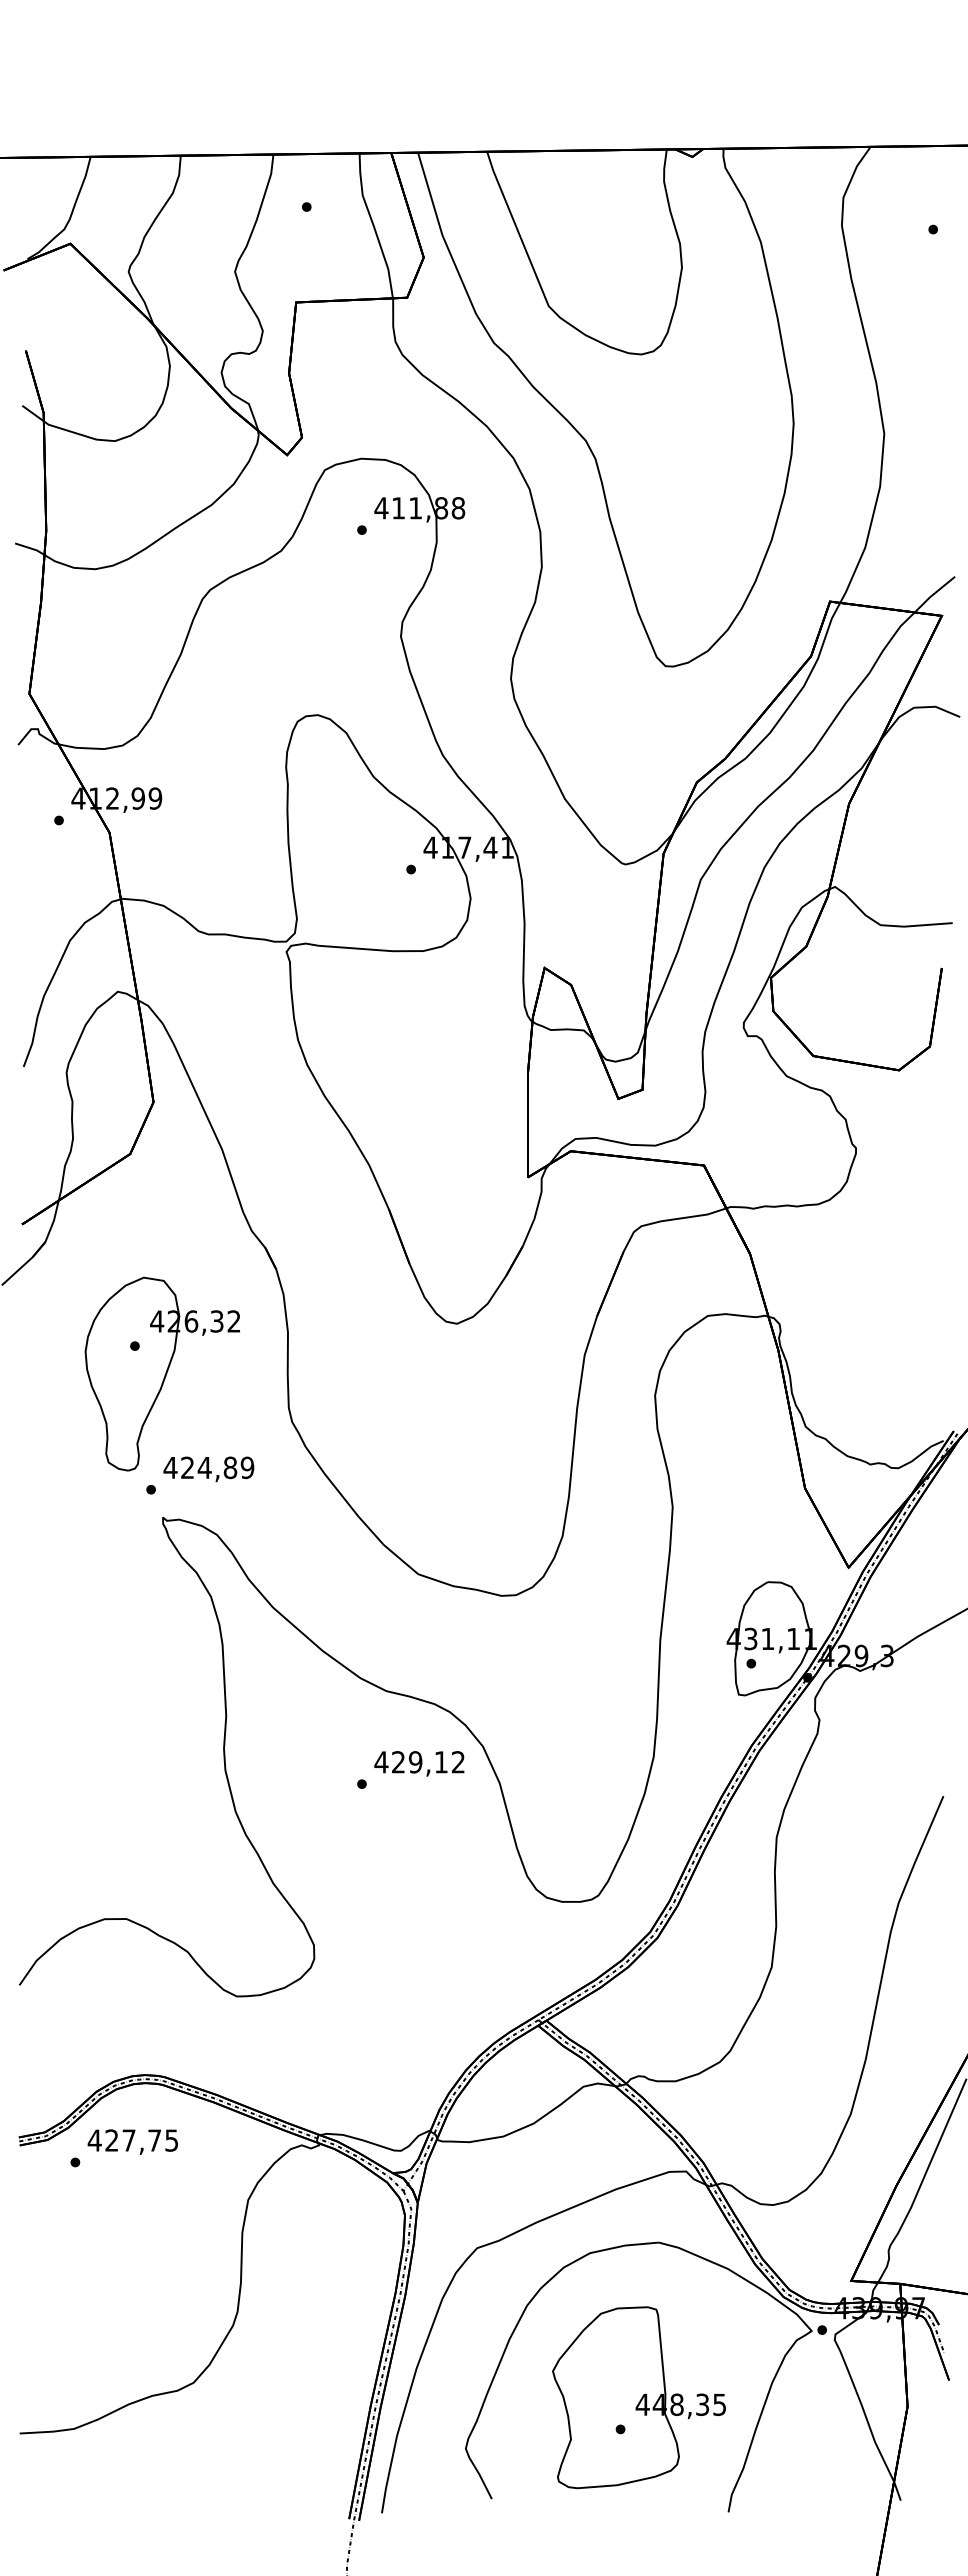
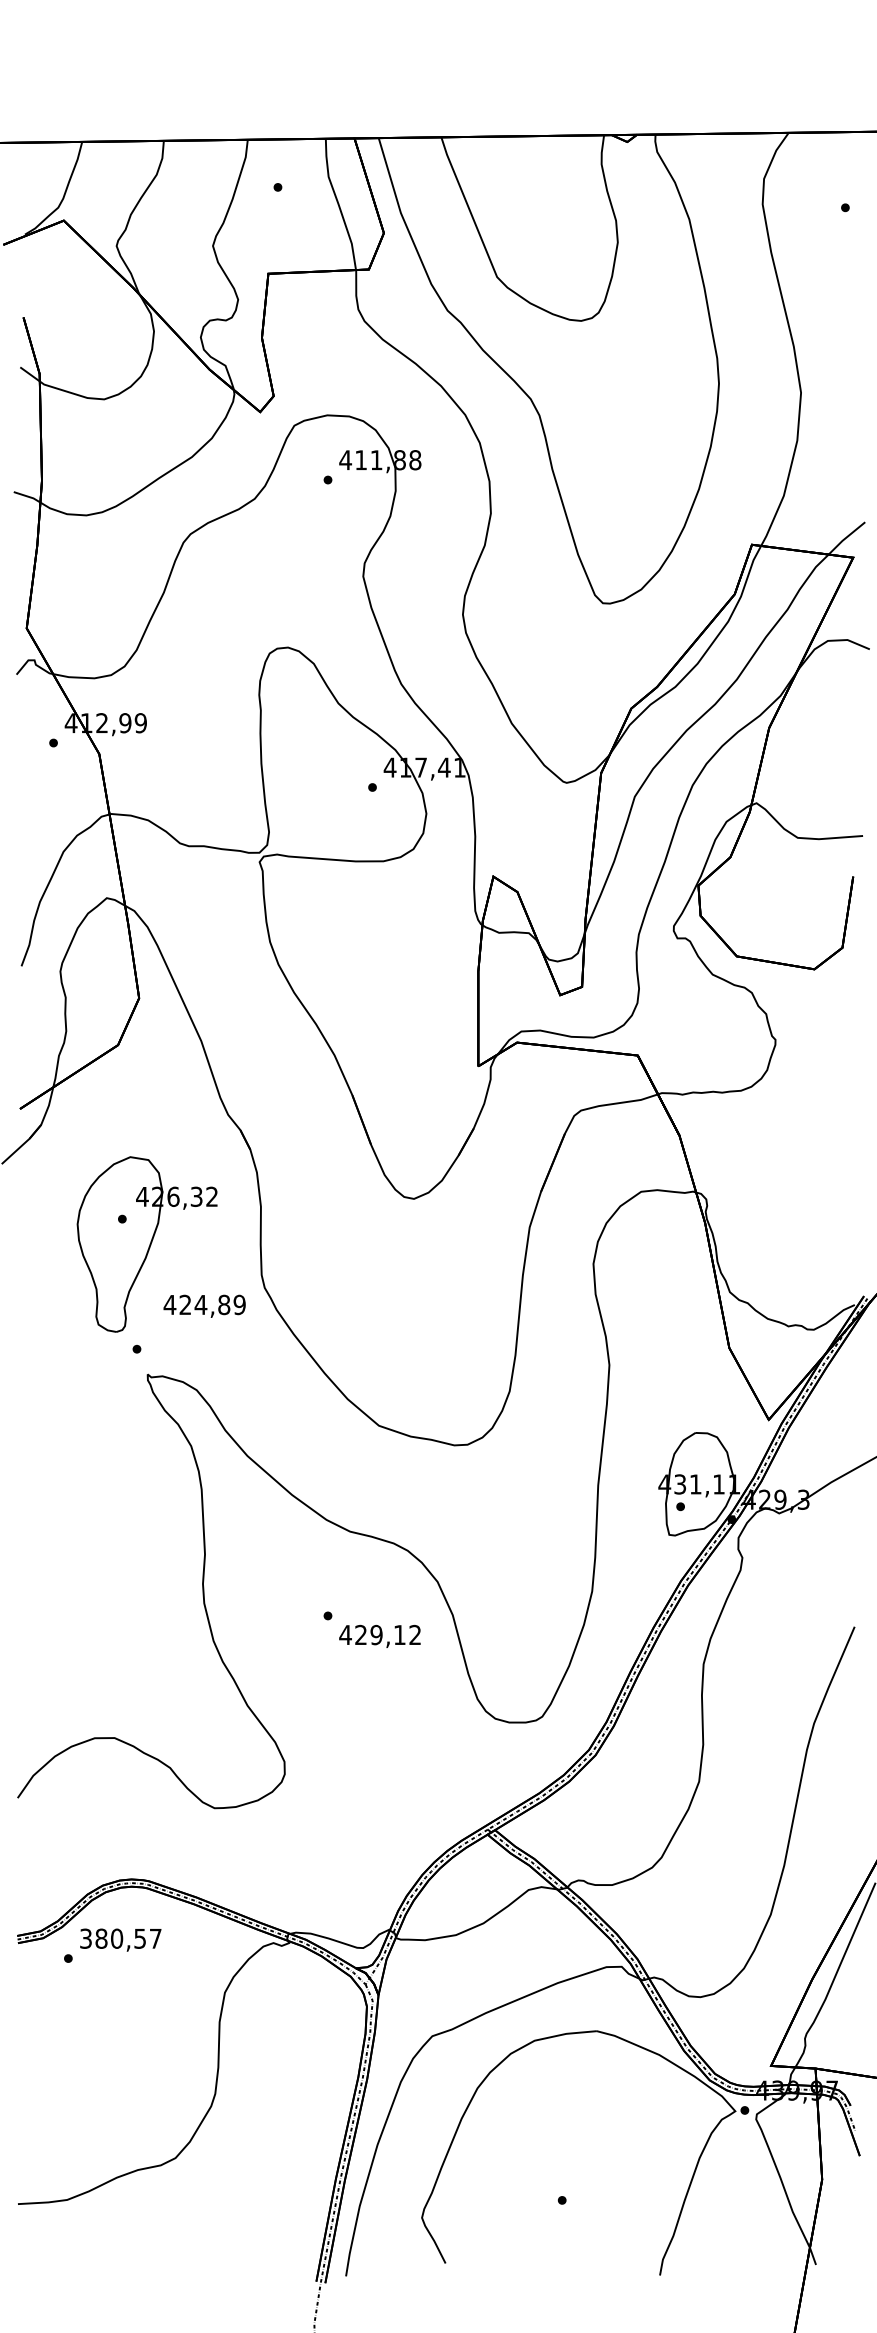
text: (208, 1469) -> (204, 1306), moved
text: (419, 1763) -> (380, 1636), moved
text: (132, 2140) -> (120, 1938), 427,75 -> 380,57
part: (638, 2397) -> (578, 2171), removed

